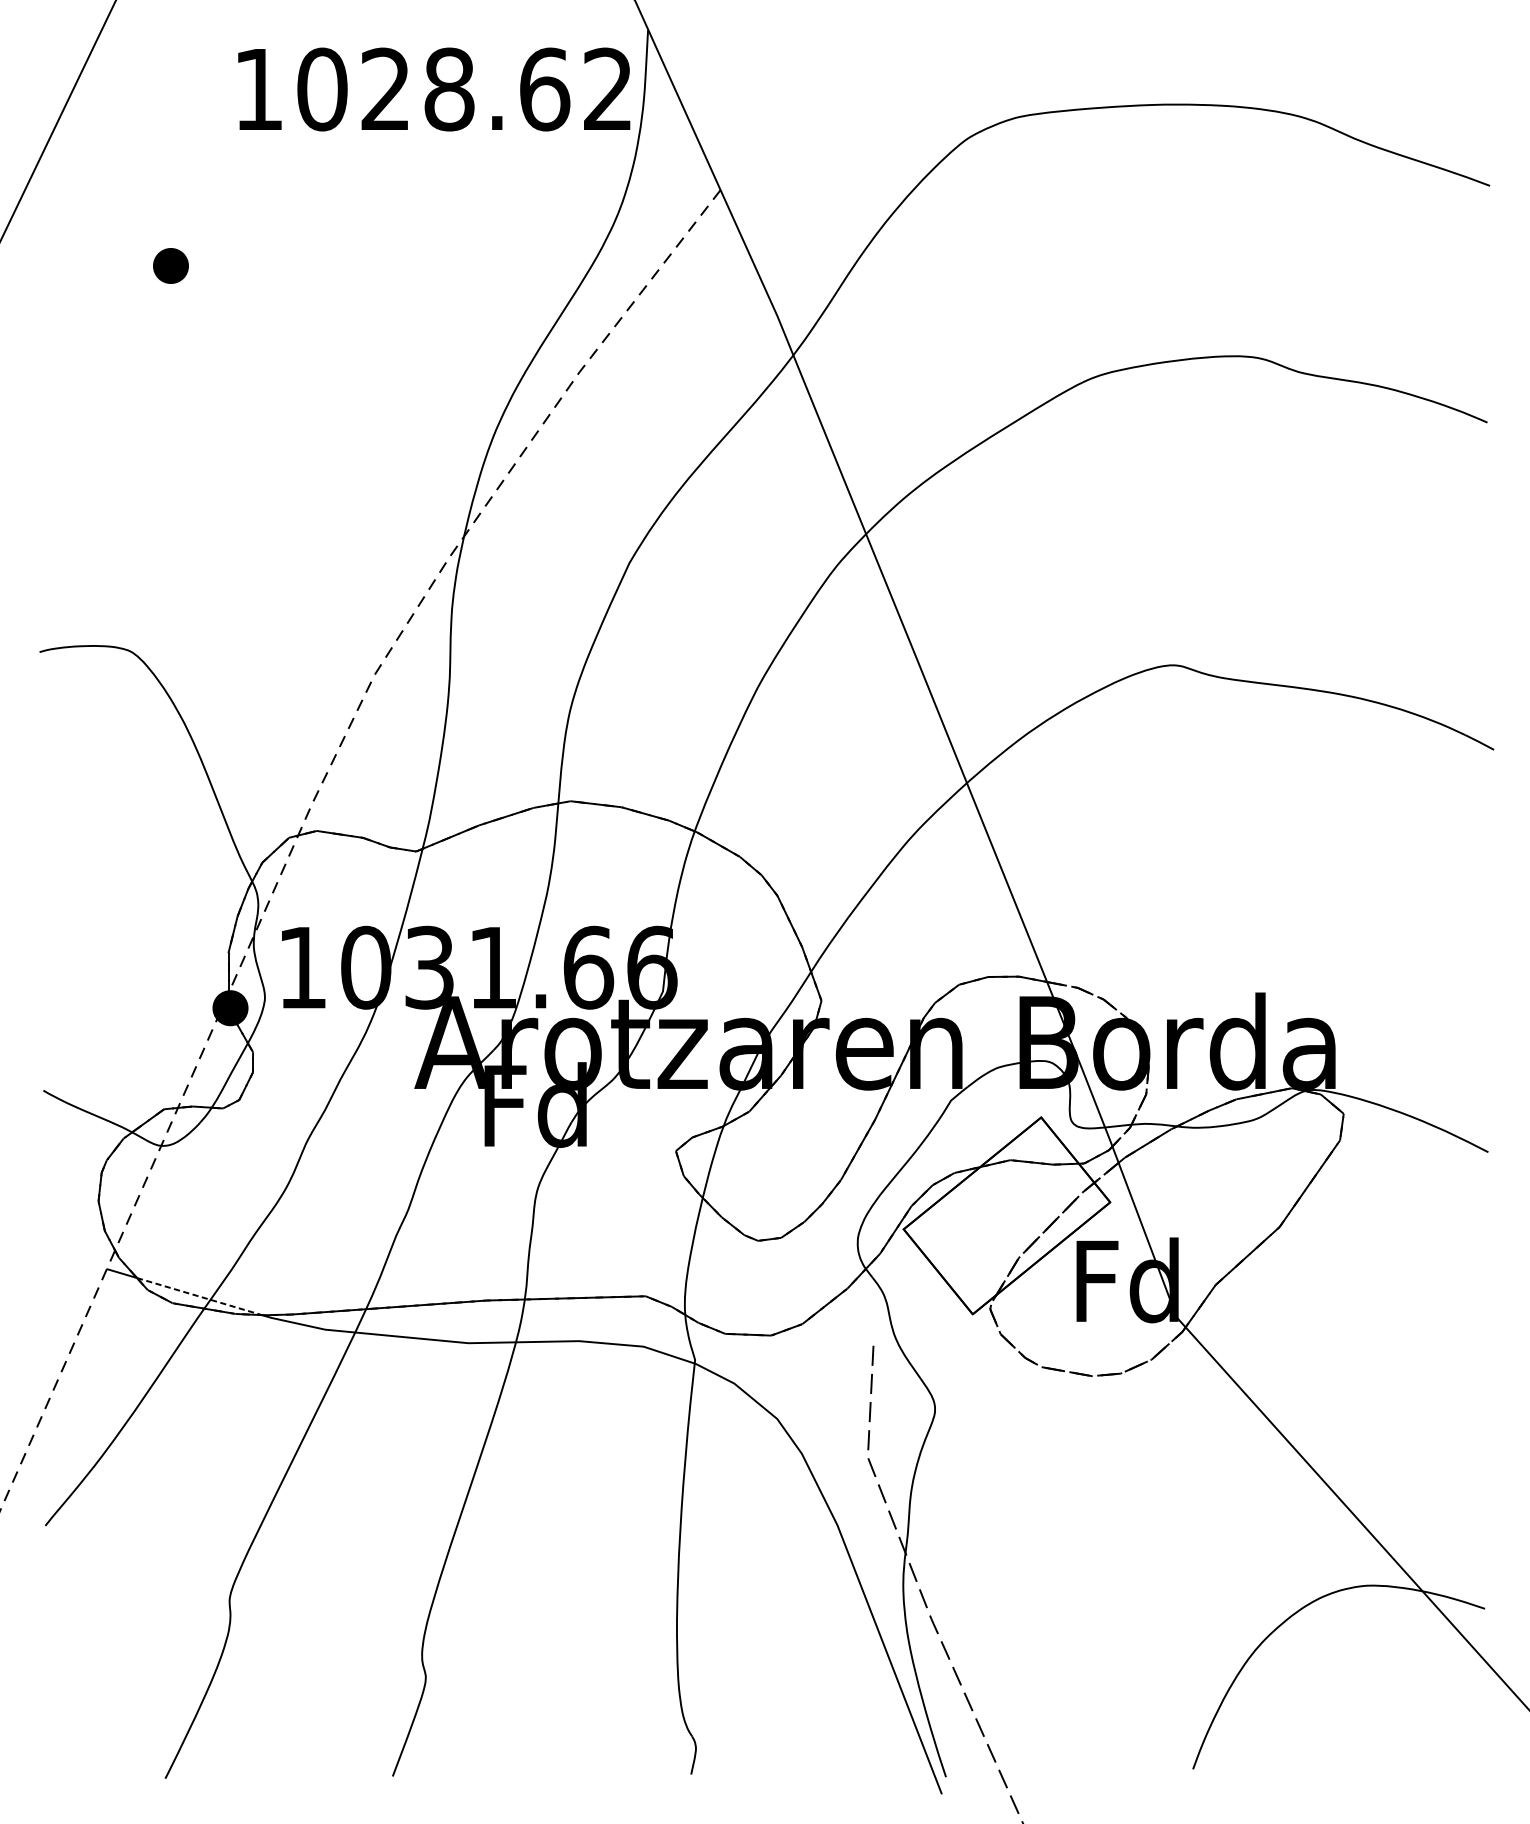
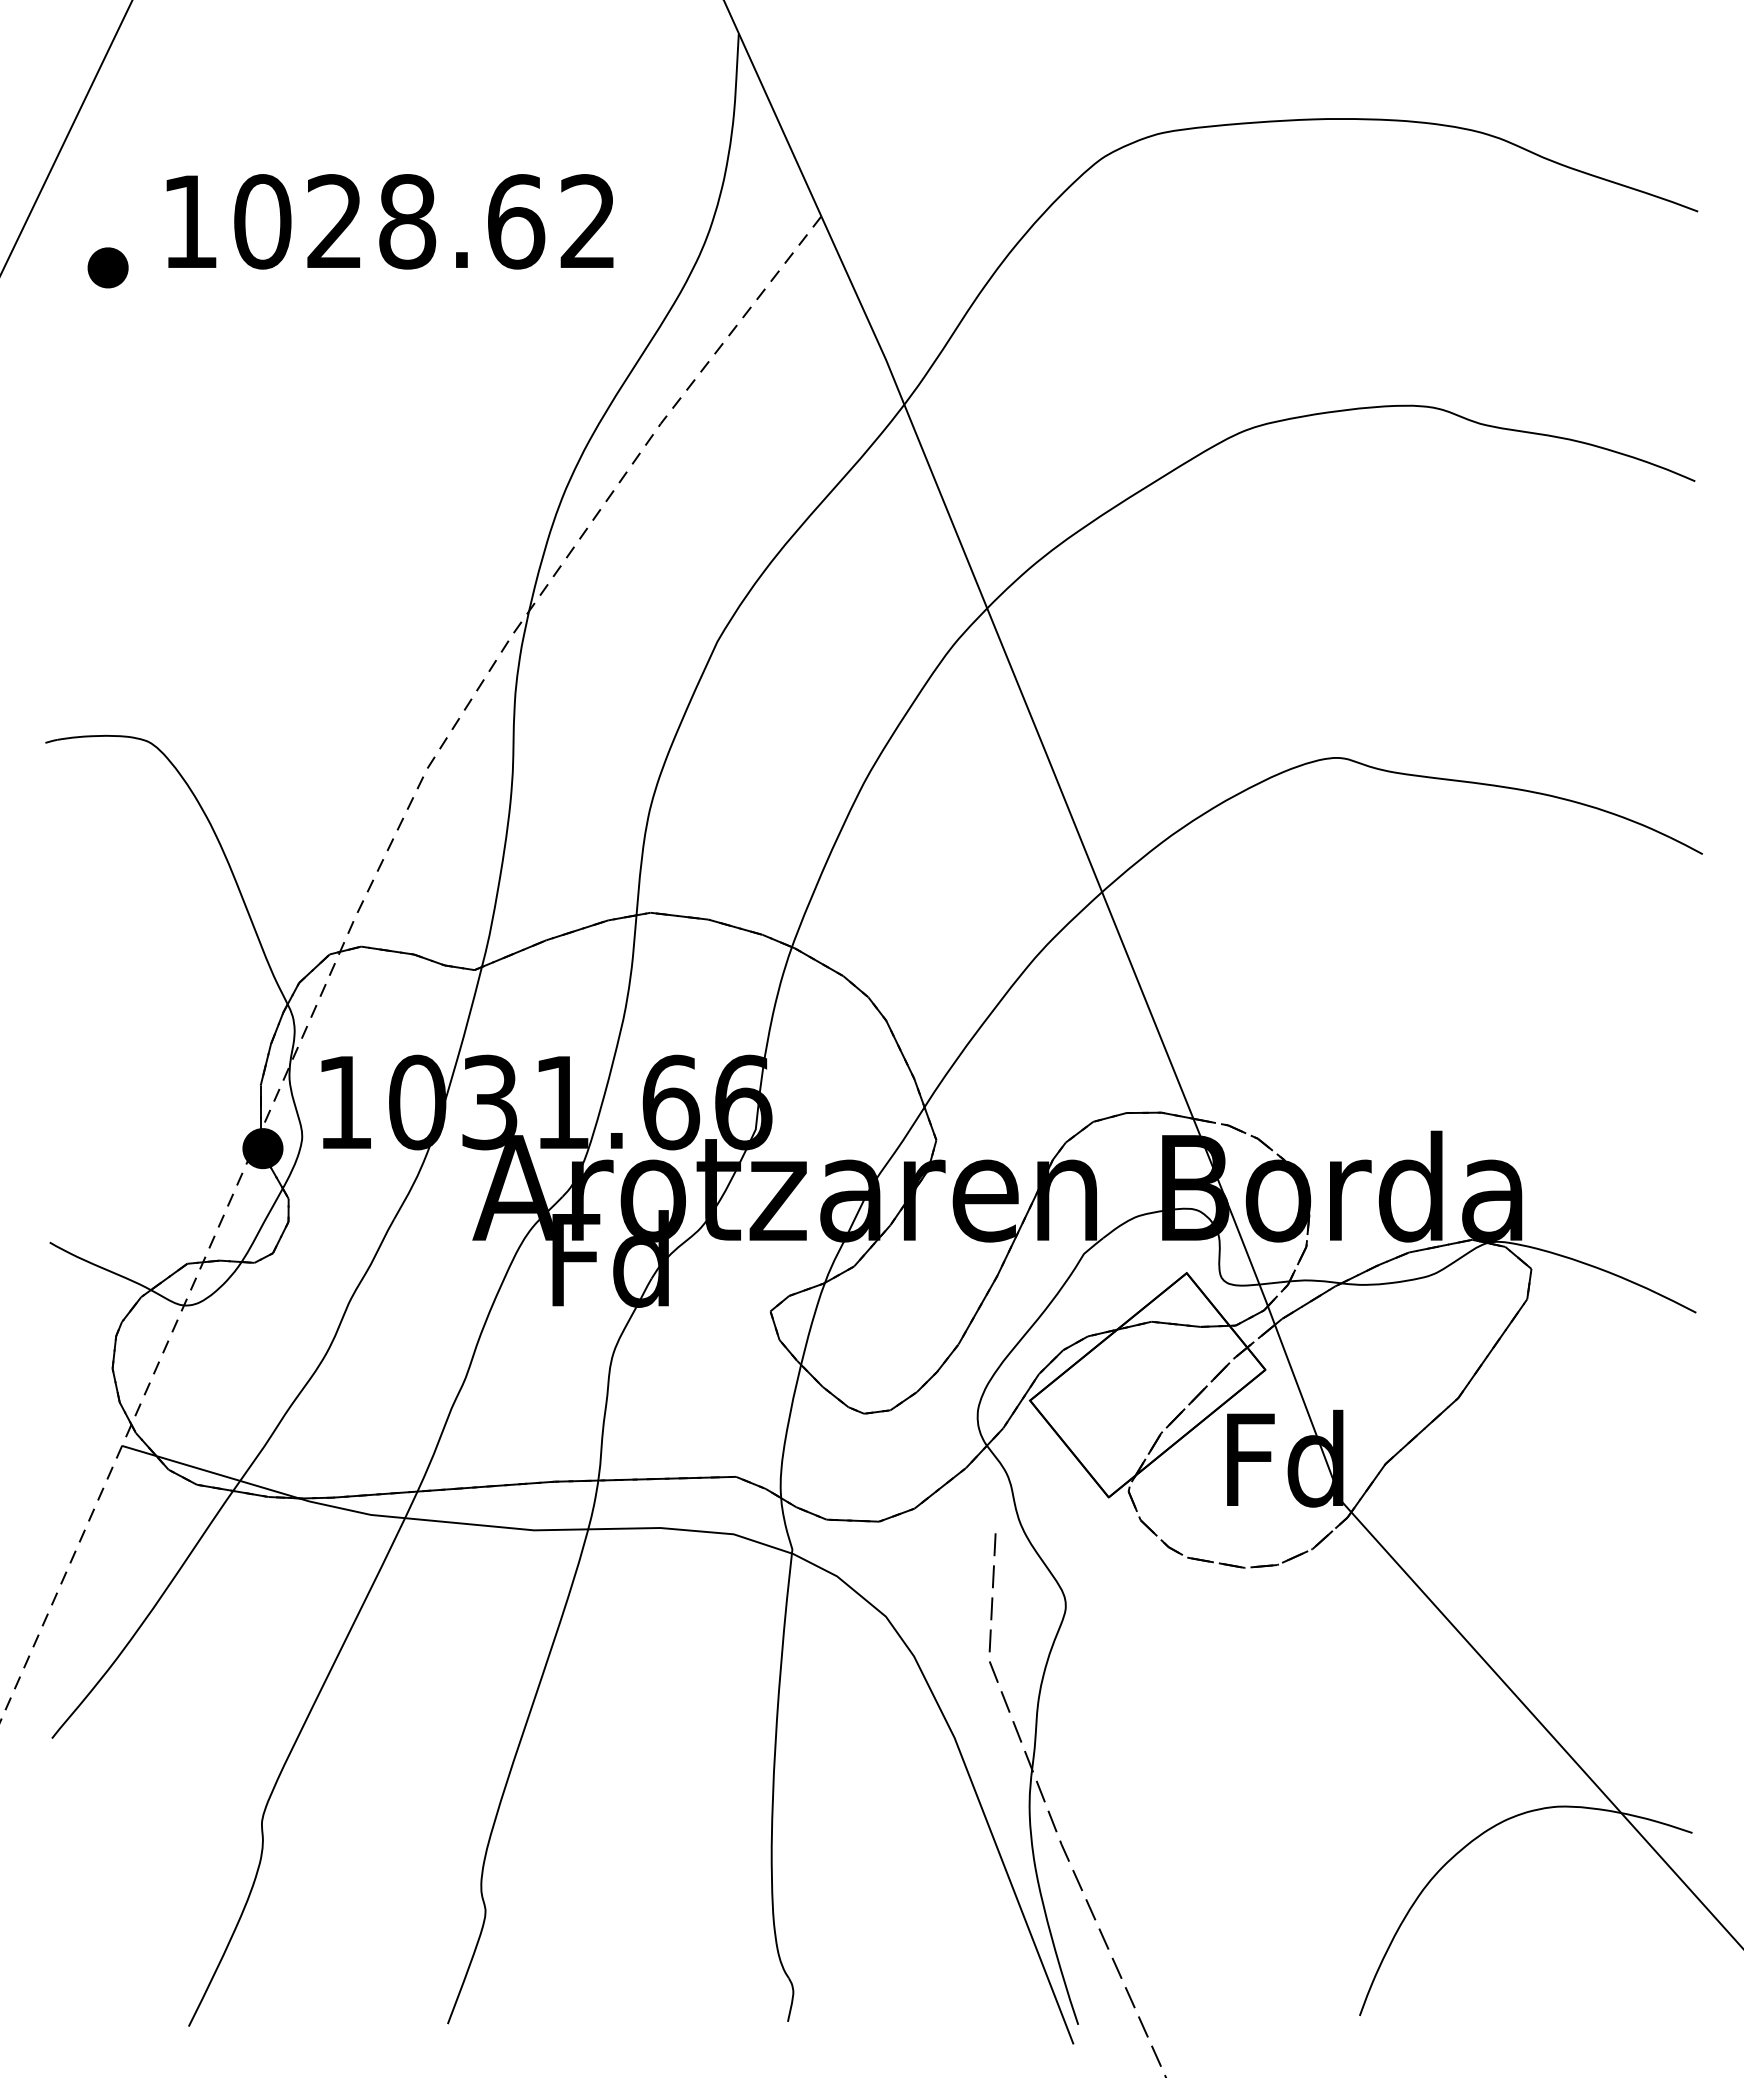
text: (433, 89) -> (389, 221), moved
part: (170, 265) -> (107, 267), moved
line: (200, 1296) -> (228, 1477), dashed -> solid

